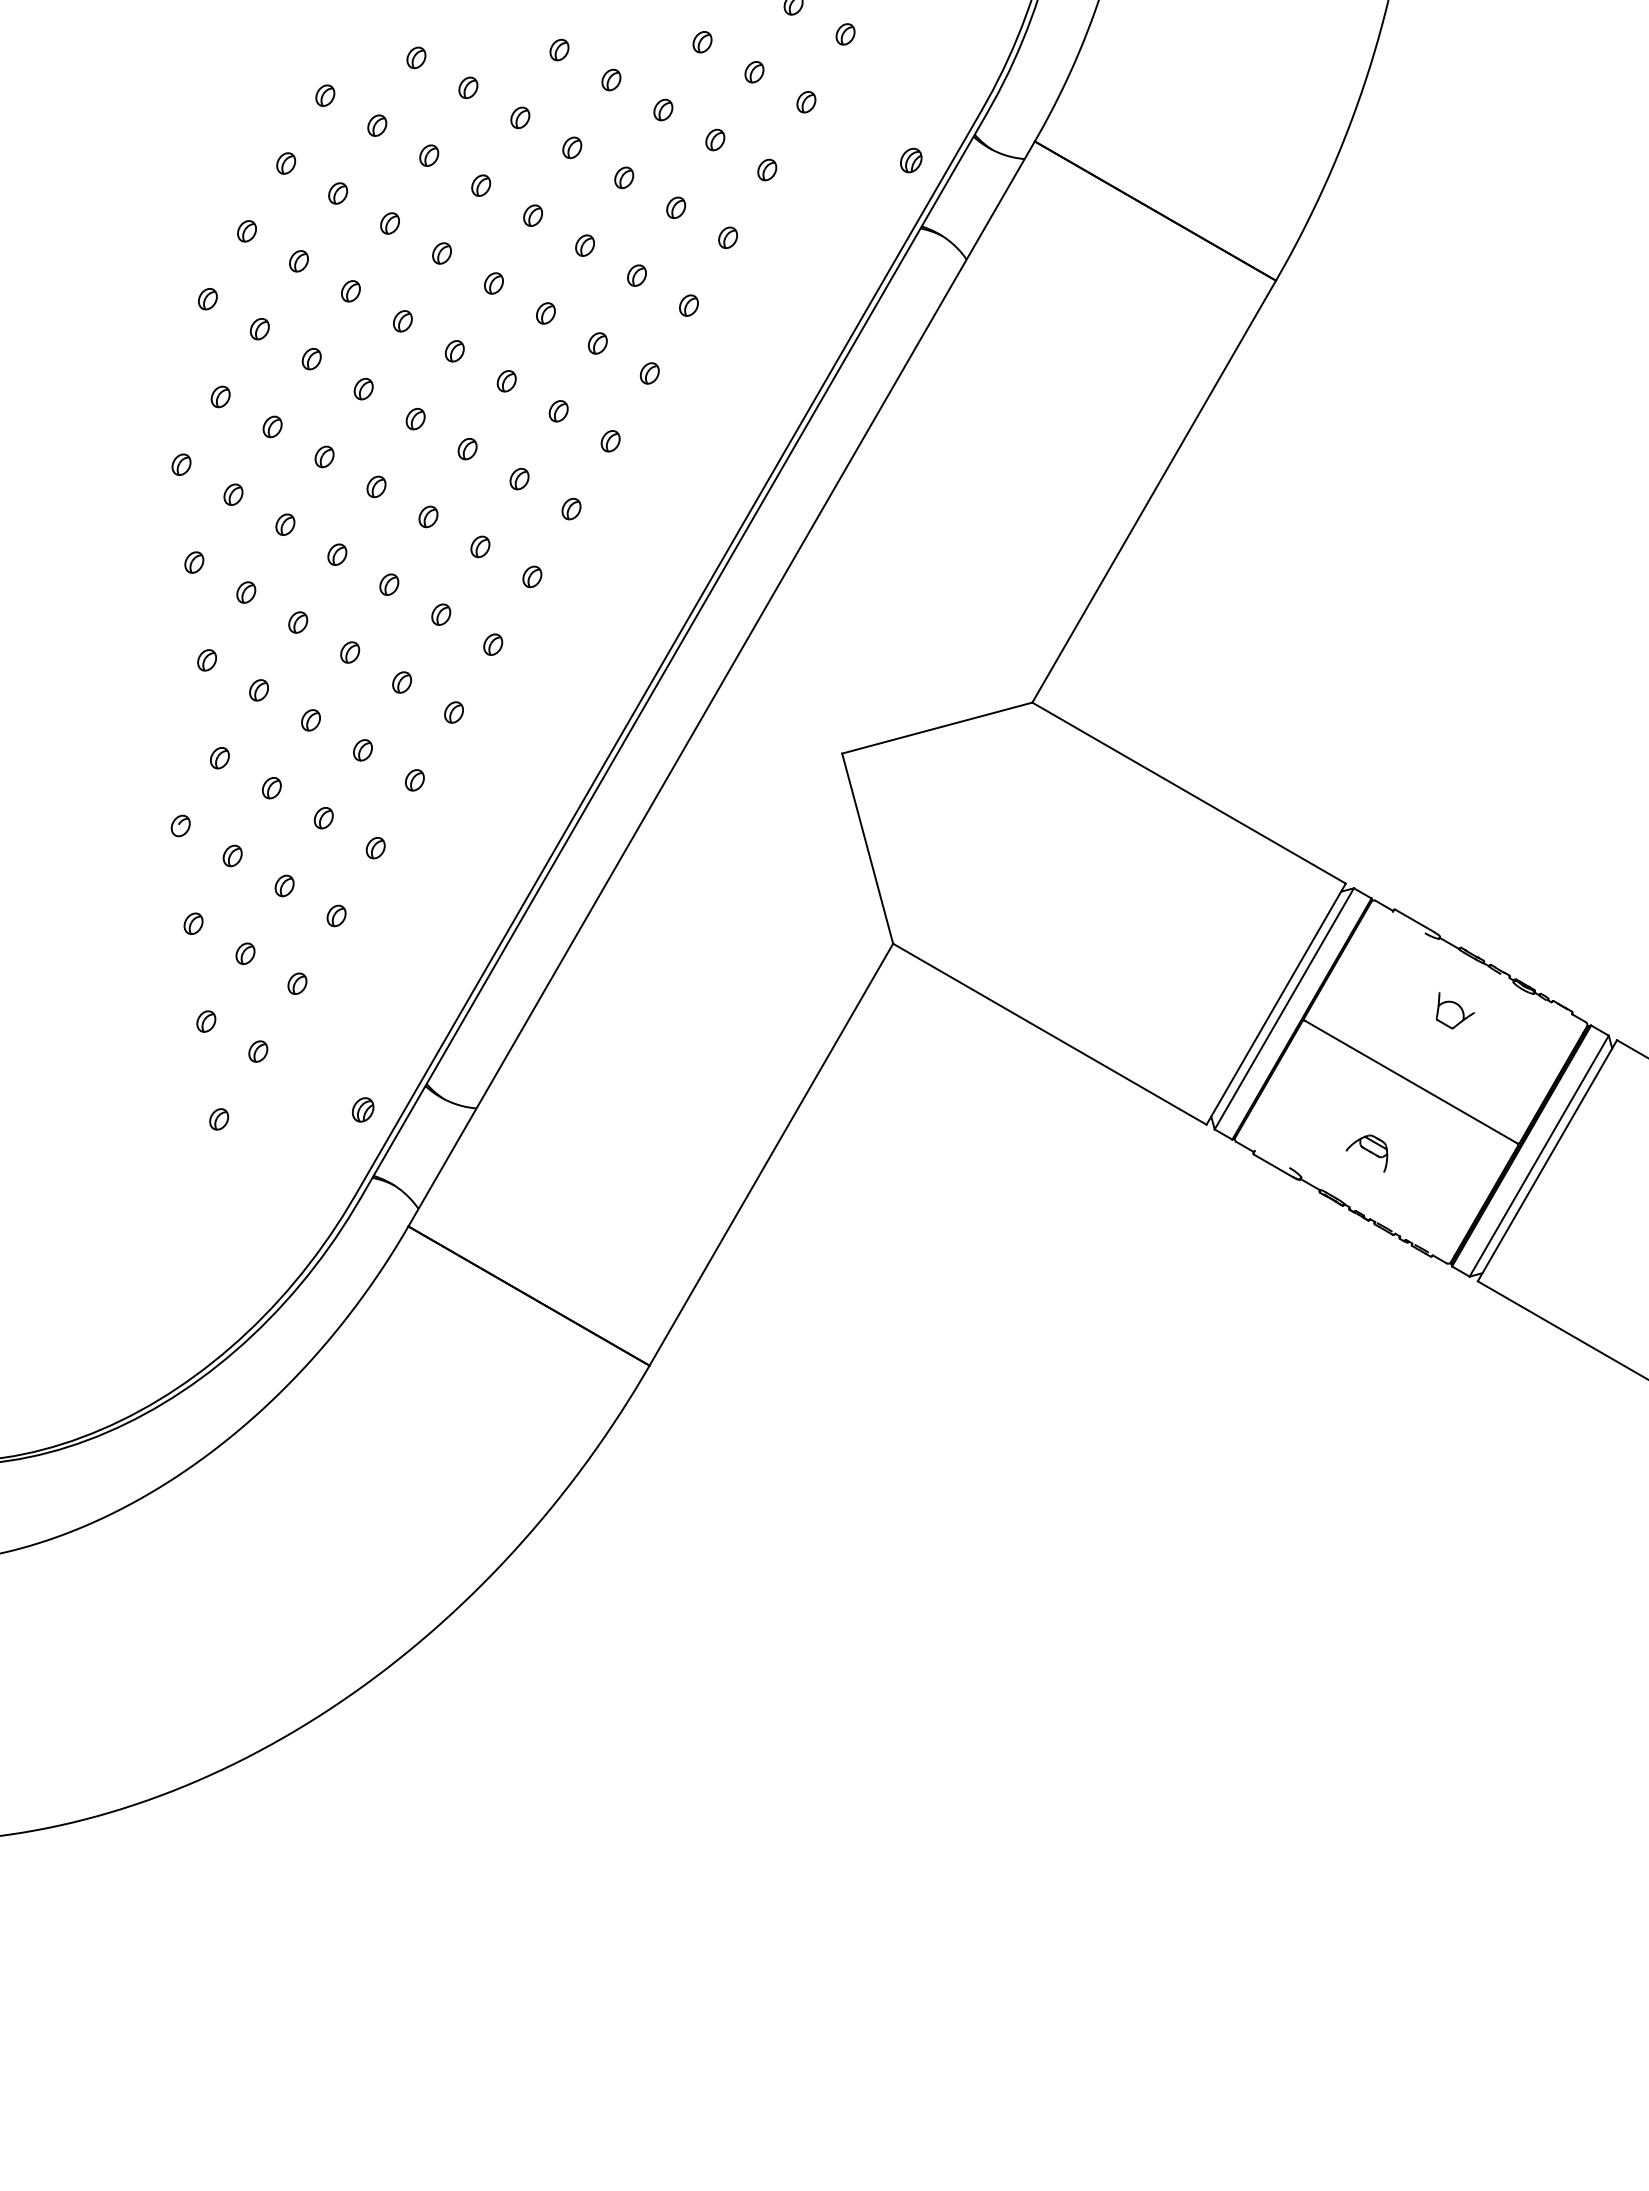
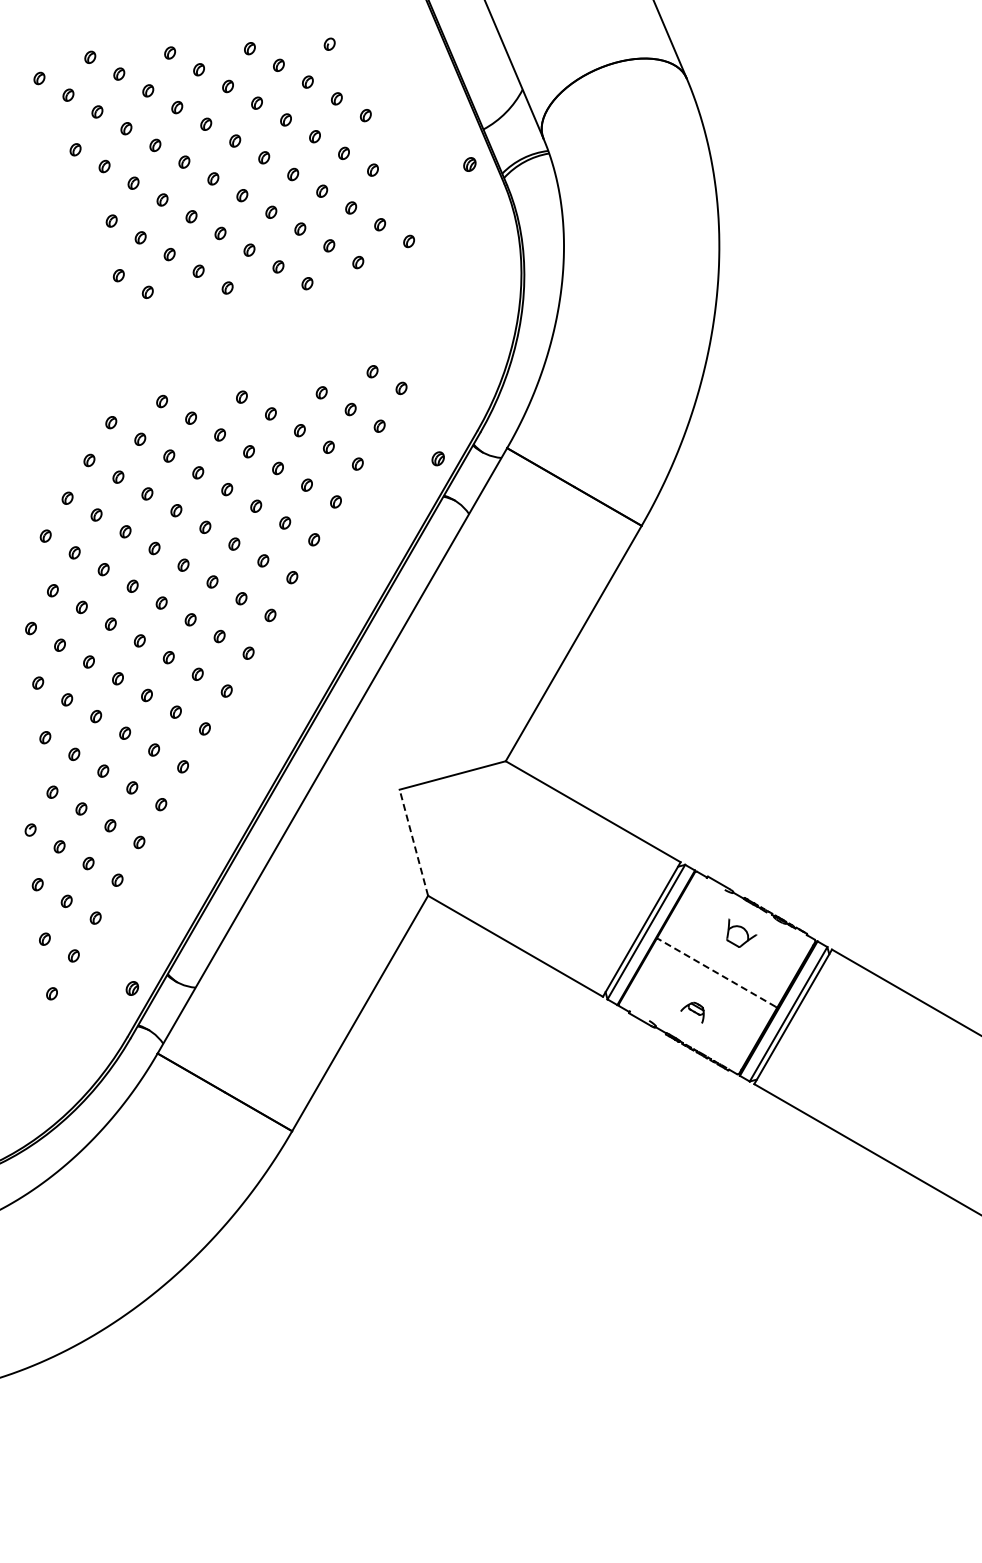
line: (866, 848) -> (413, 842), solid -> dashed
part: (1454, 1009) -> (741, 932), size x1.4
line: (1411, 1081) -> (717, 972), solid -> dashed

